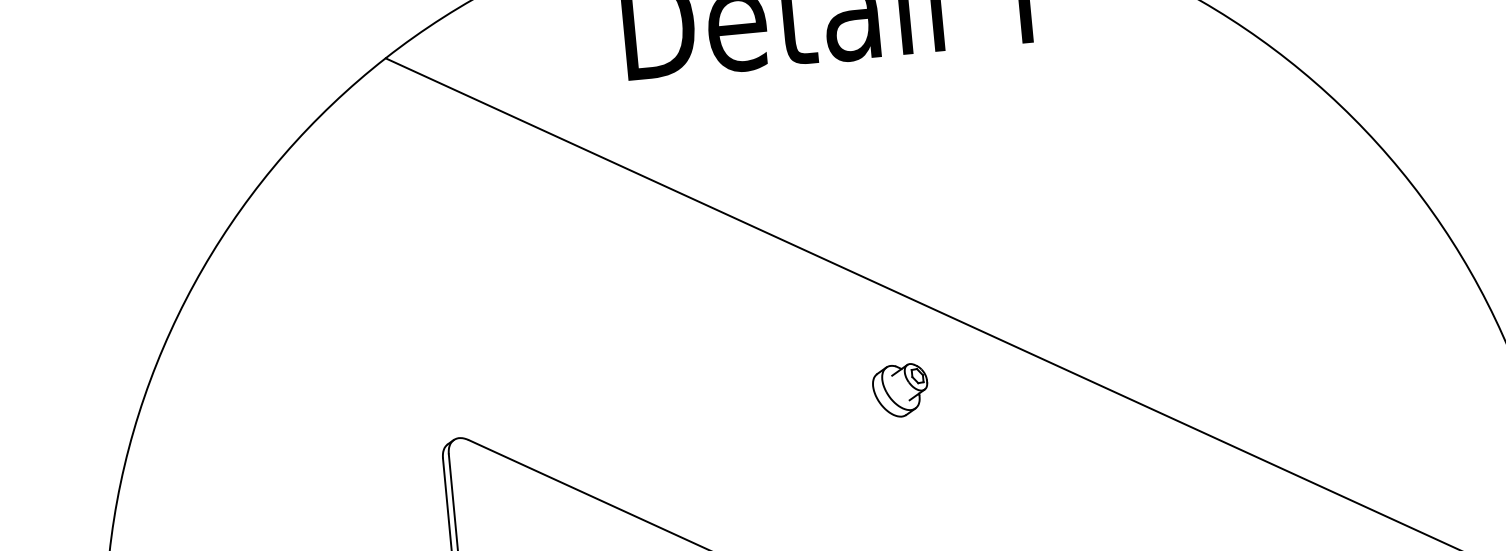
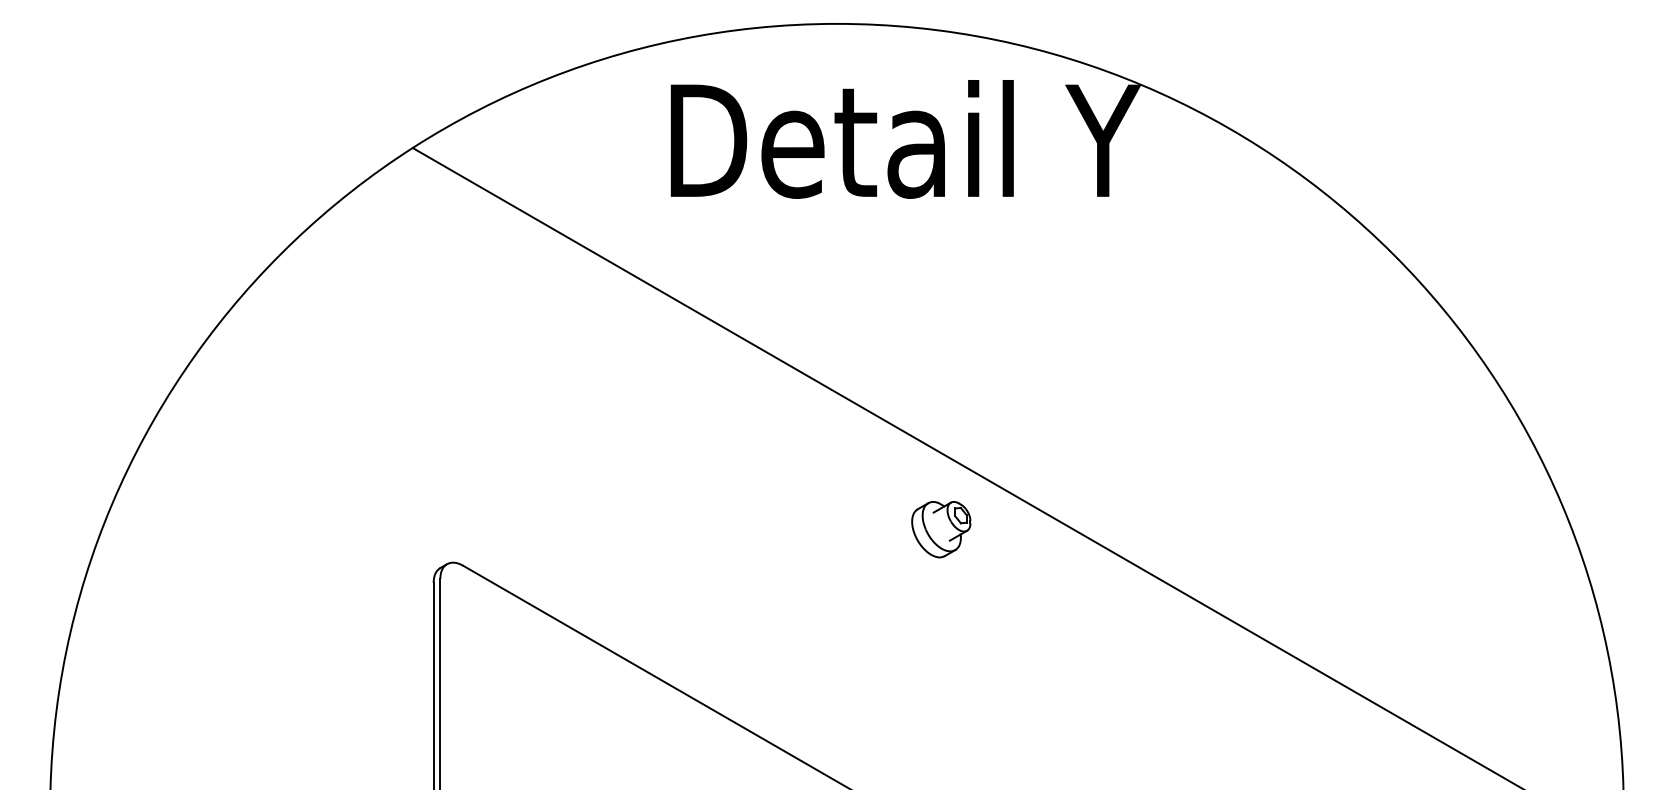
part: (900, 390) -> (941, 529), moved

